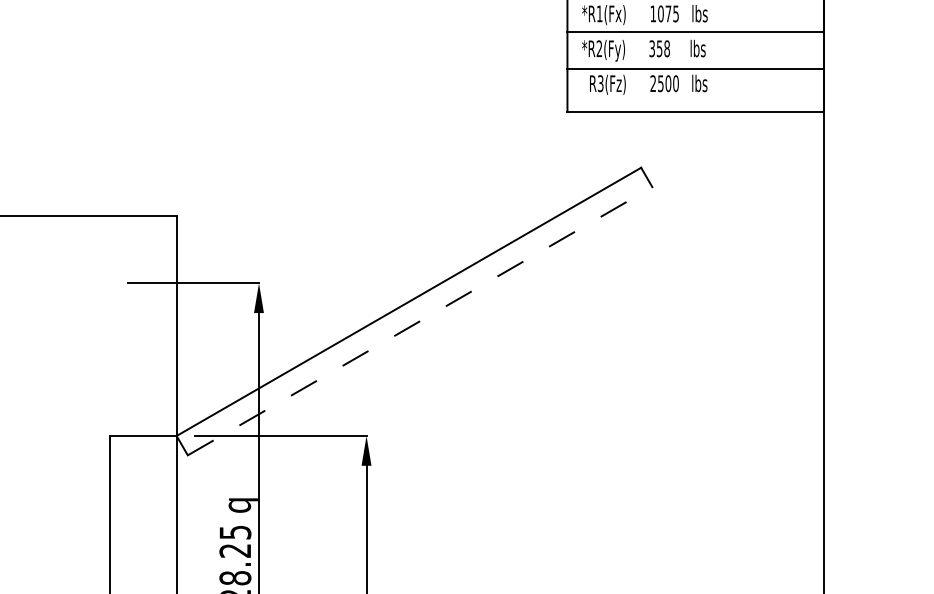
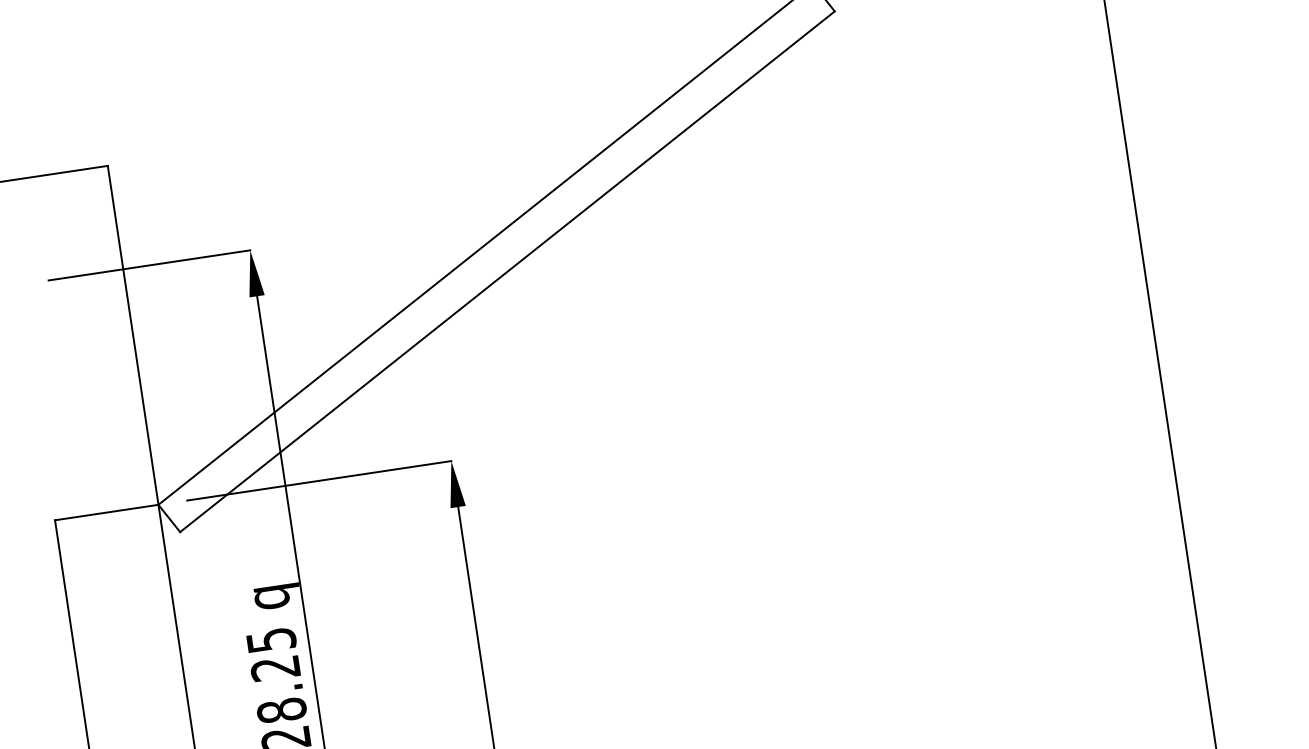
line: (420, 320) -> (507, 270), dashed -> solid

